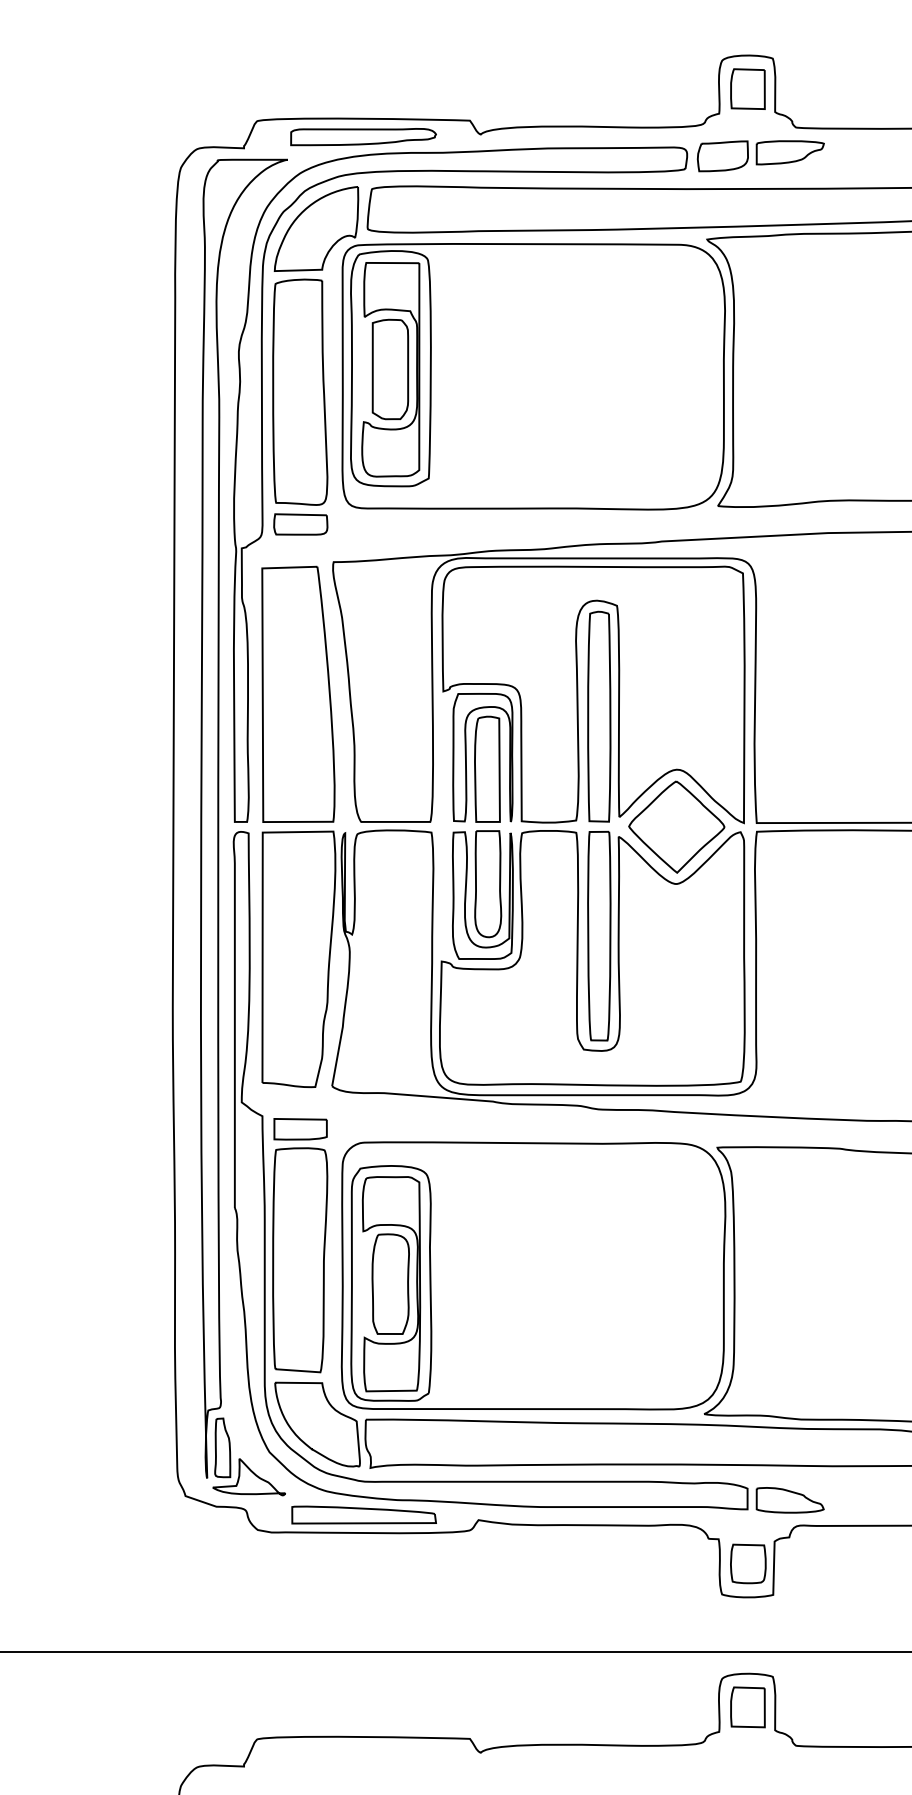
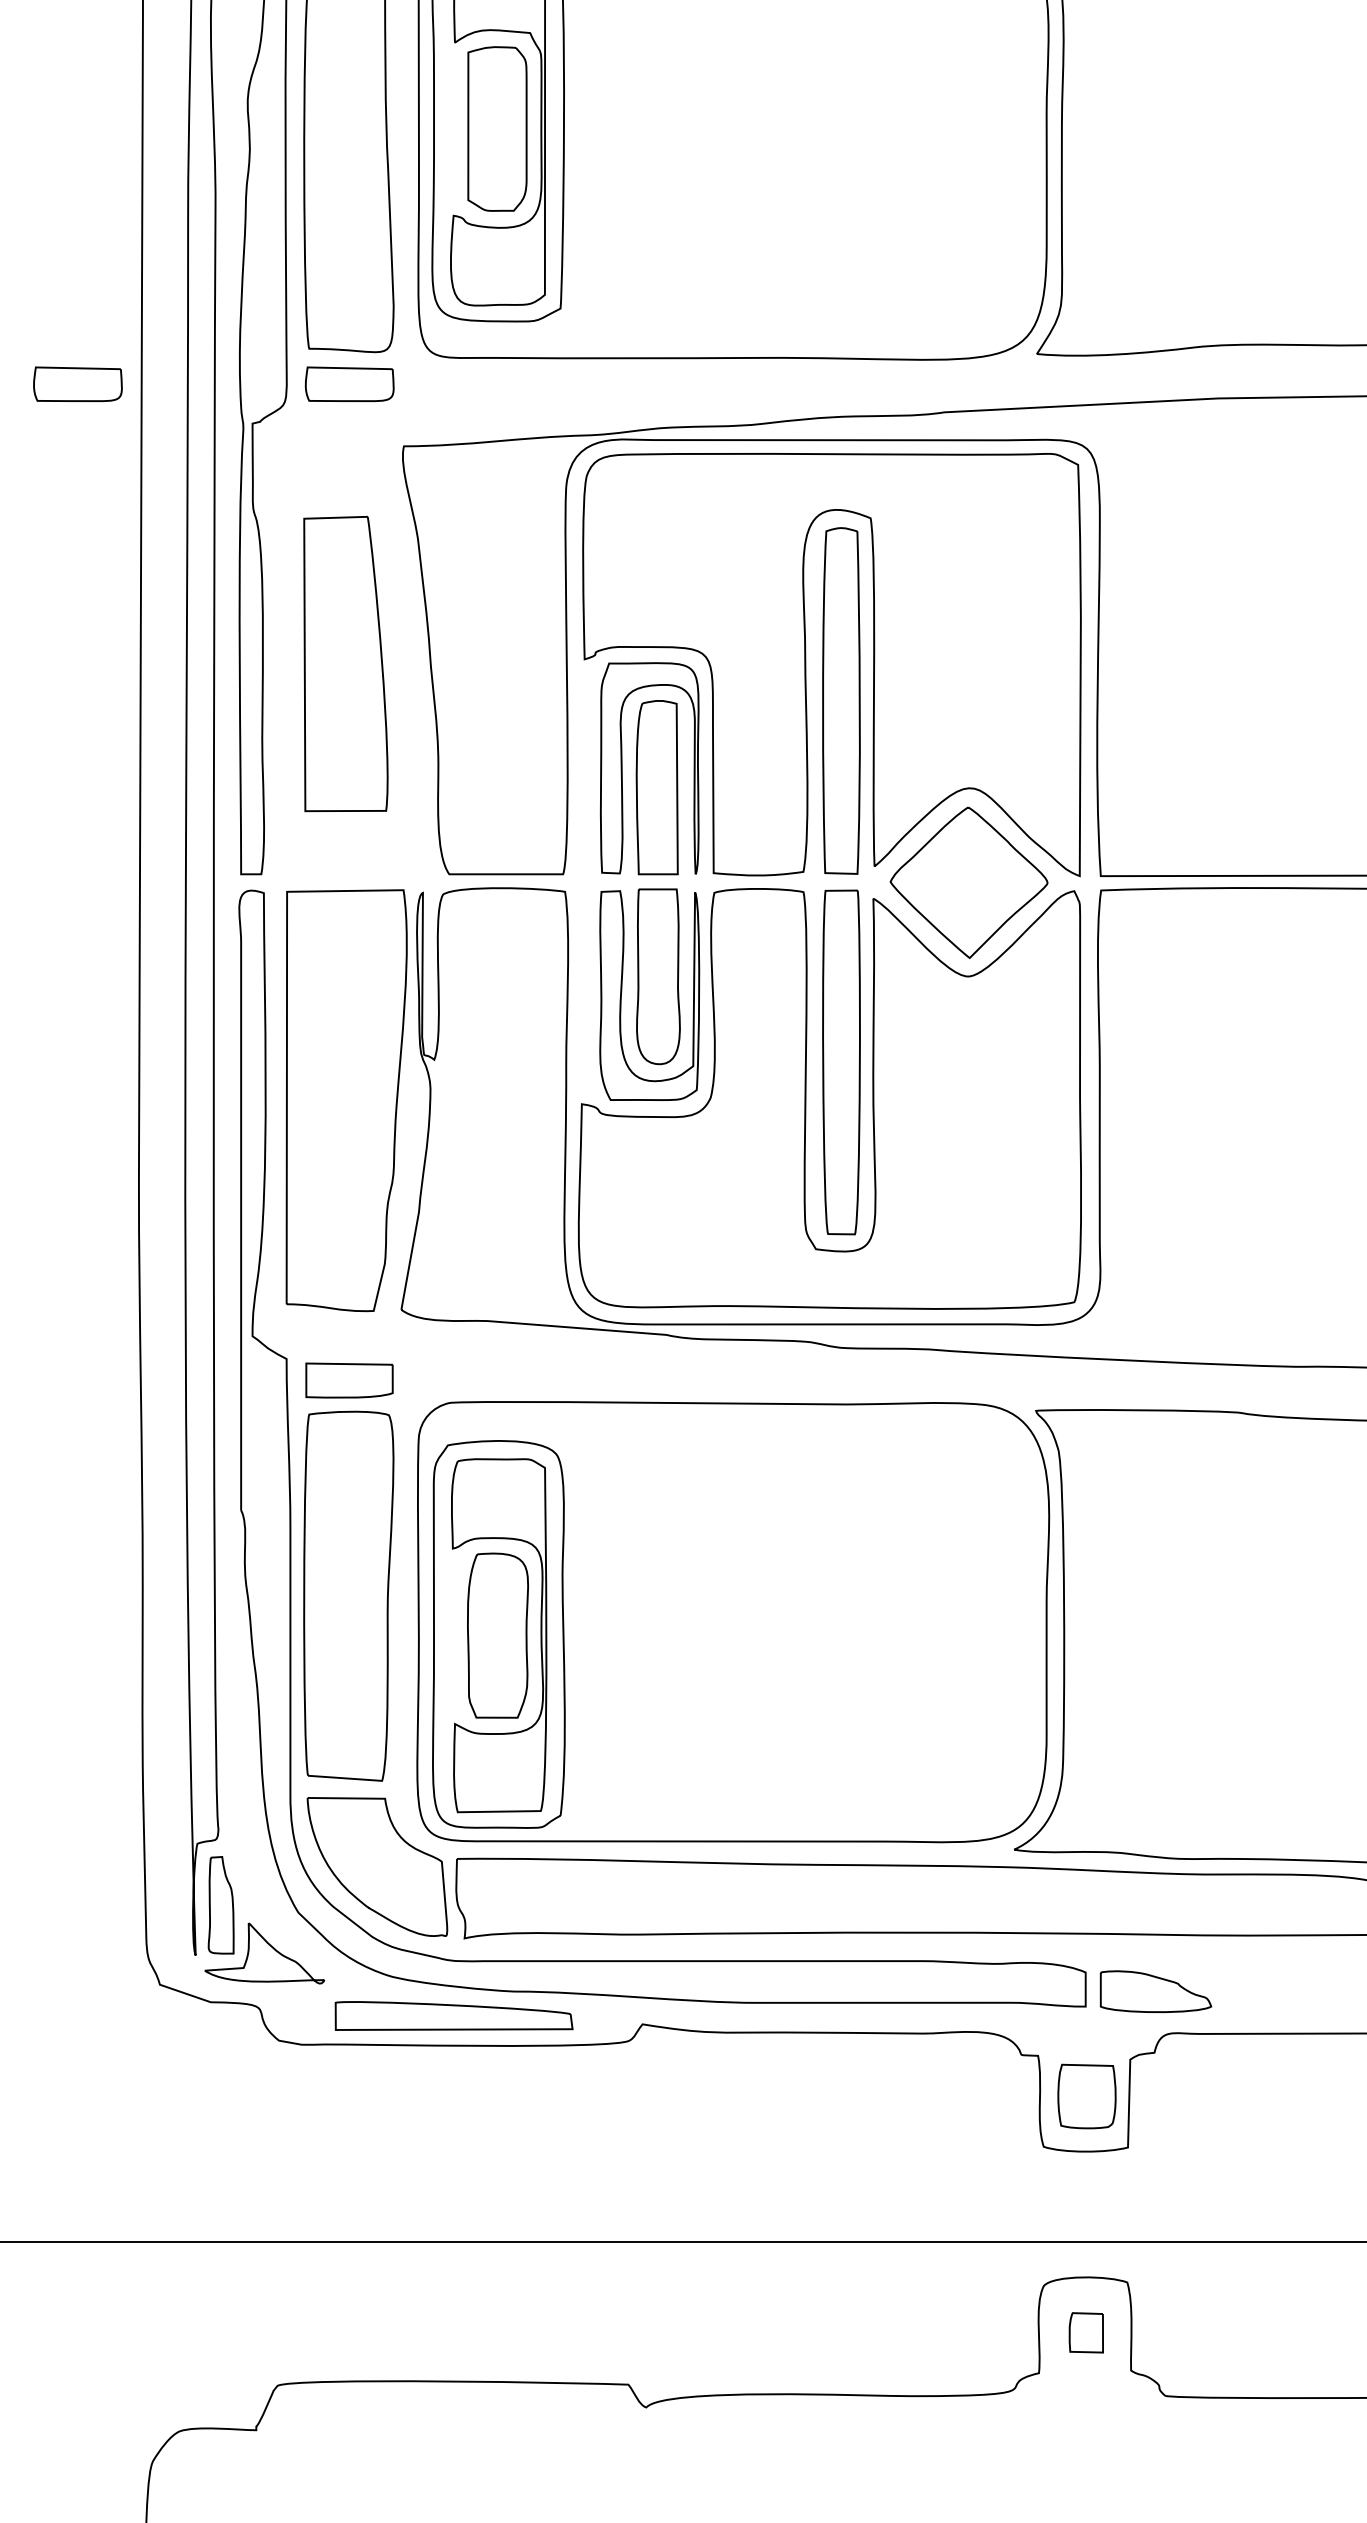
part: (135, 524) -> (77, 384), added
part: (298, 693) -> (345, 662), size x0.7
part: (747, 1707) -> (1085, 2332), size x0.6

